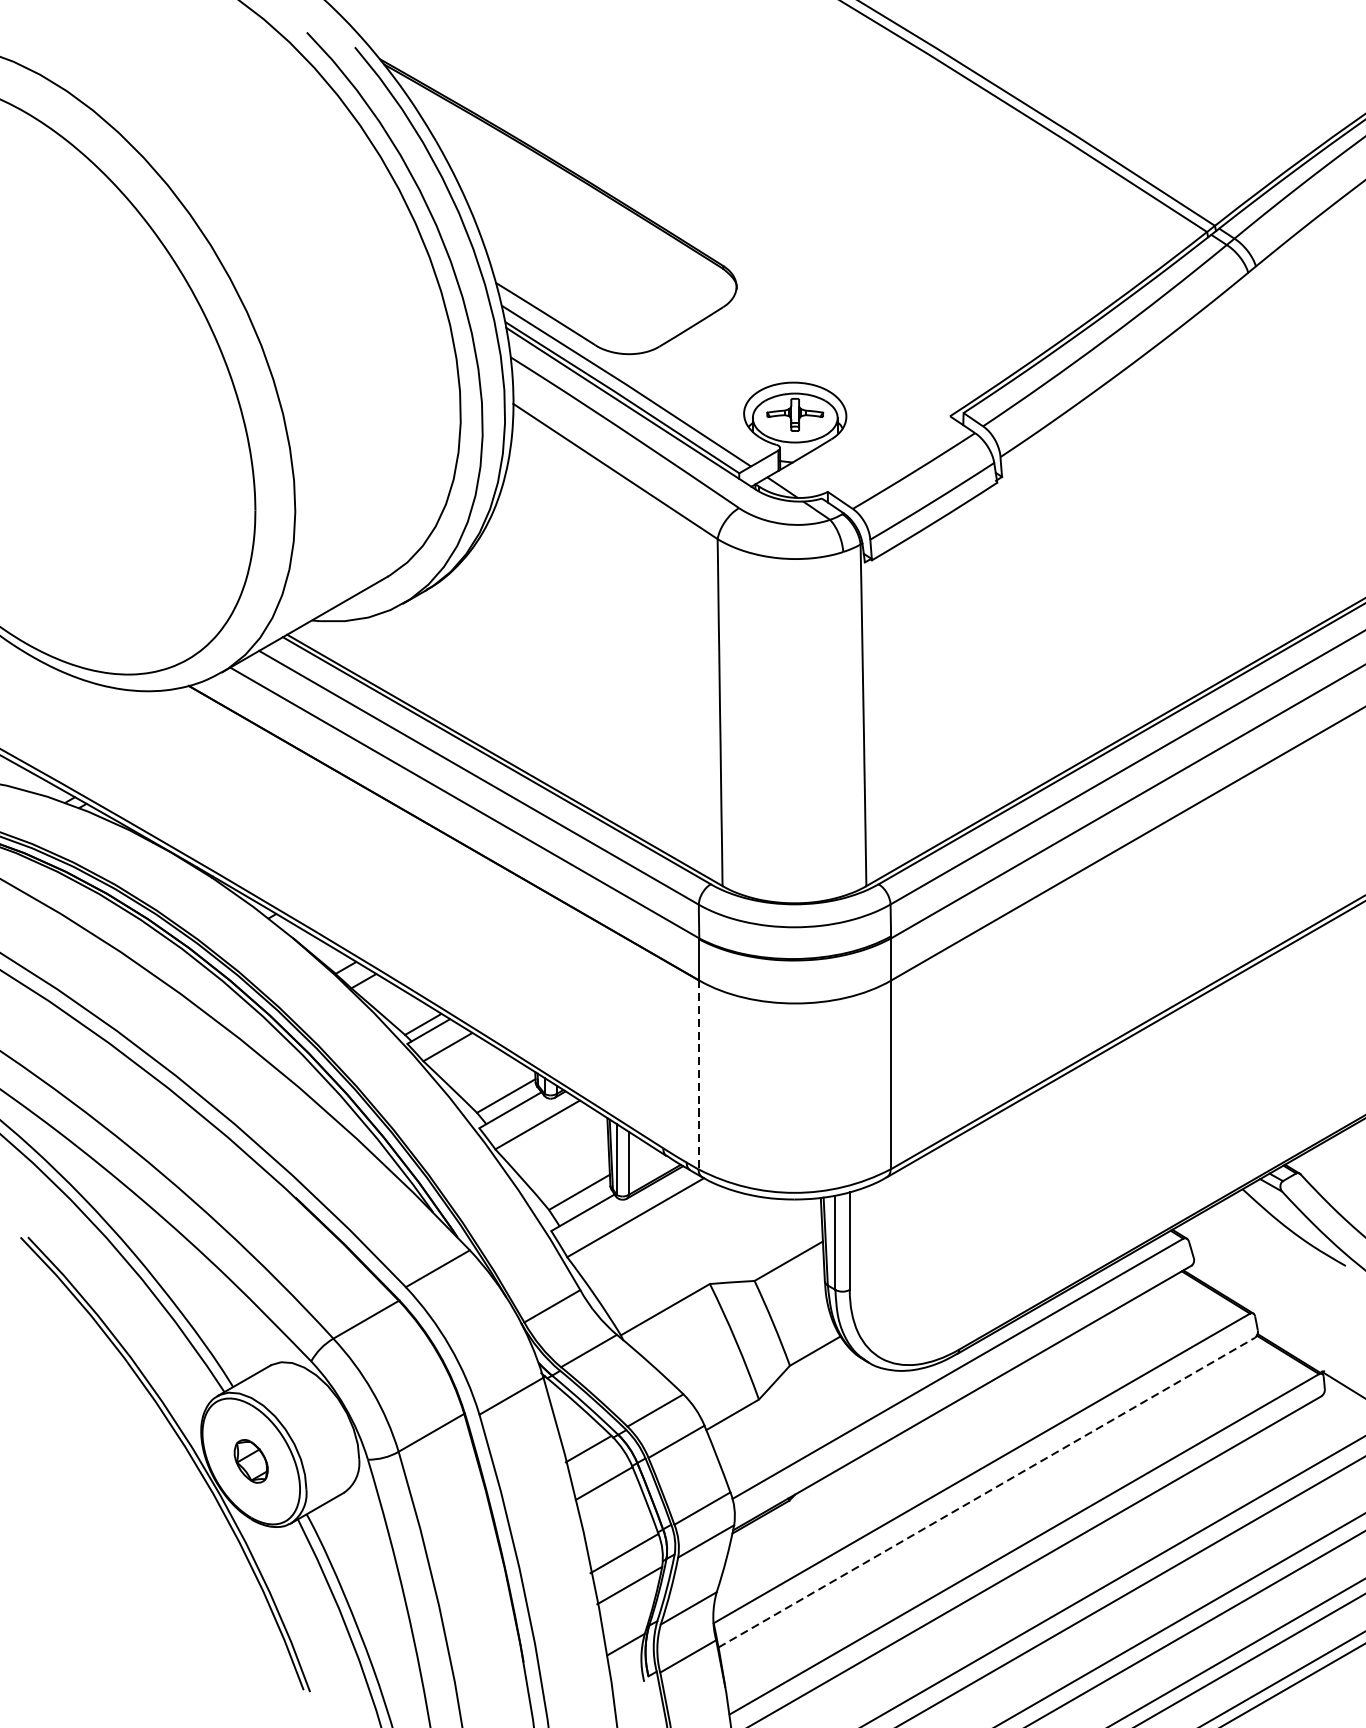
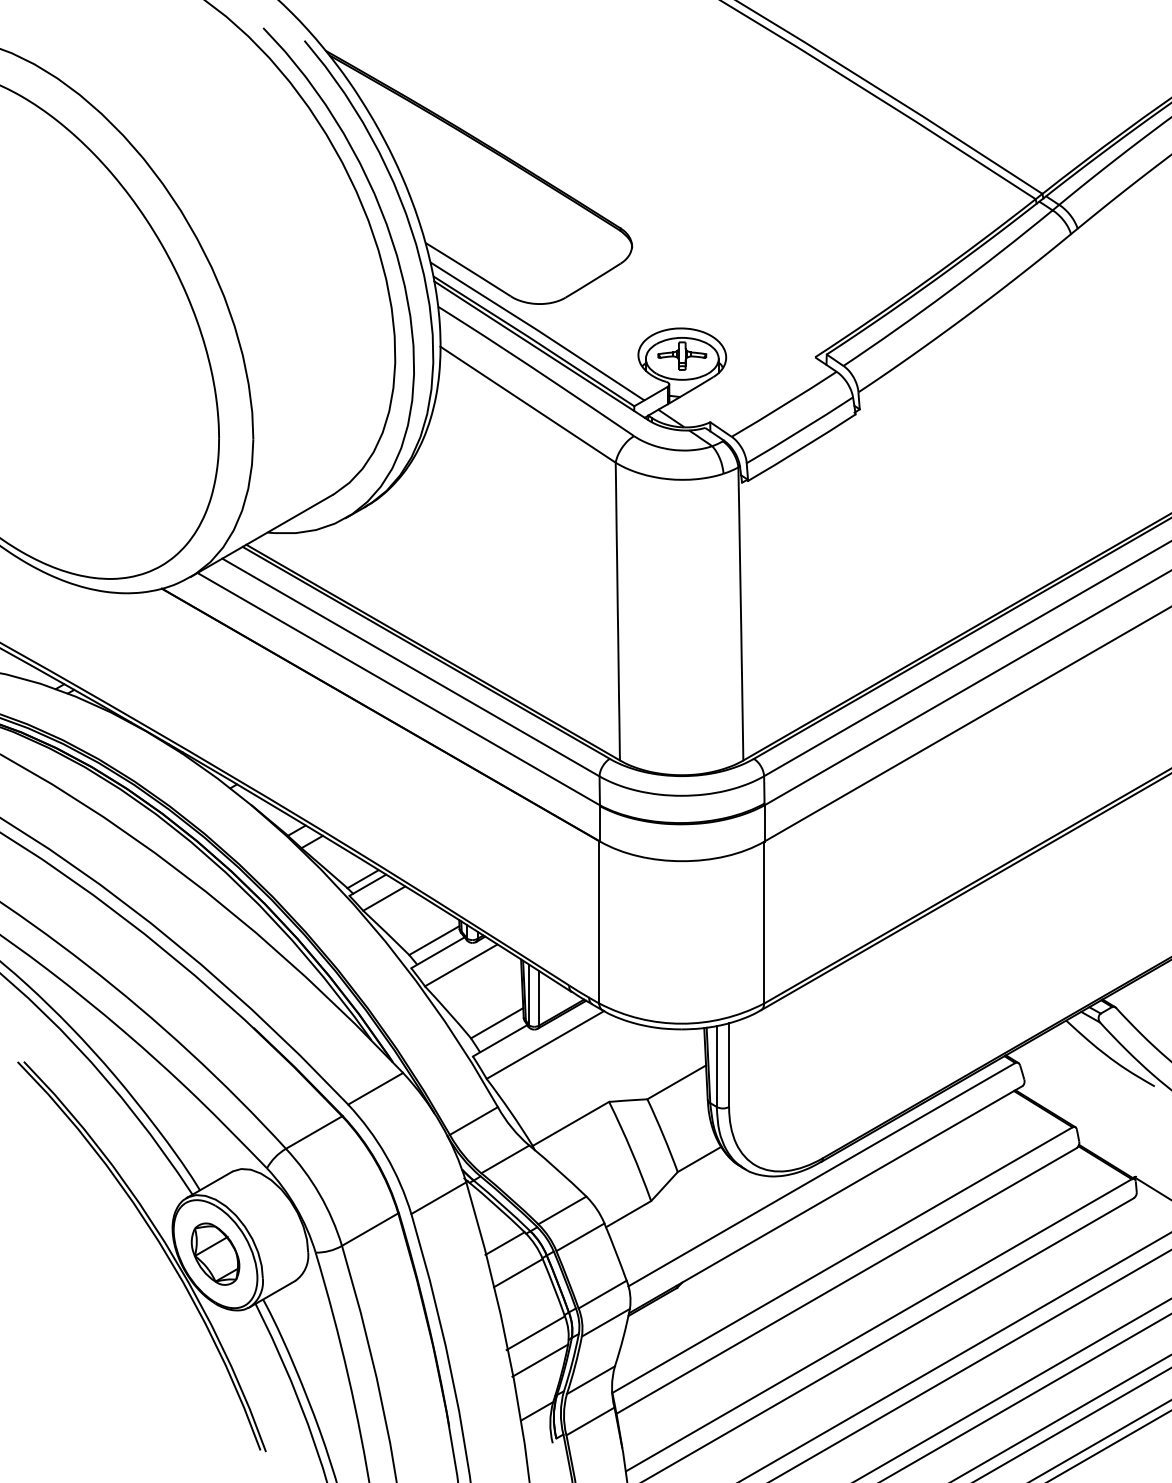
line: (698, 1074) -> (599, 922), dashed -> solid
part: (251, 1460) -> (215, 1253), size x1.67
line: (986, 1492) -> (846, 1280), dashed -> solid

